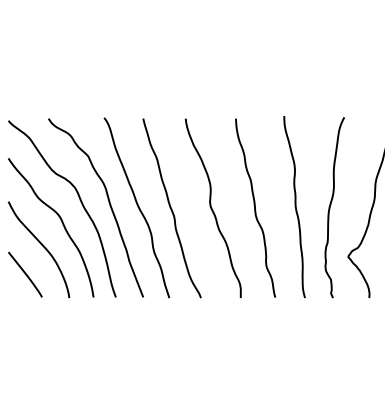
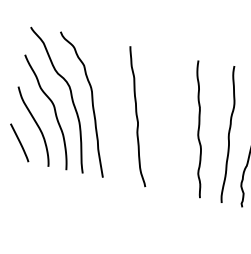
curve: (137, 207) -> (112, 110), removed
curve: (212, 207) -> (167, 122), removed

